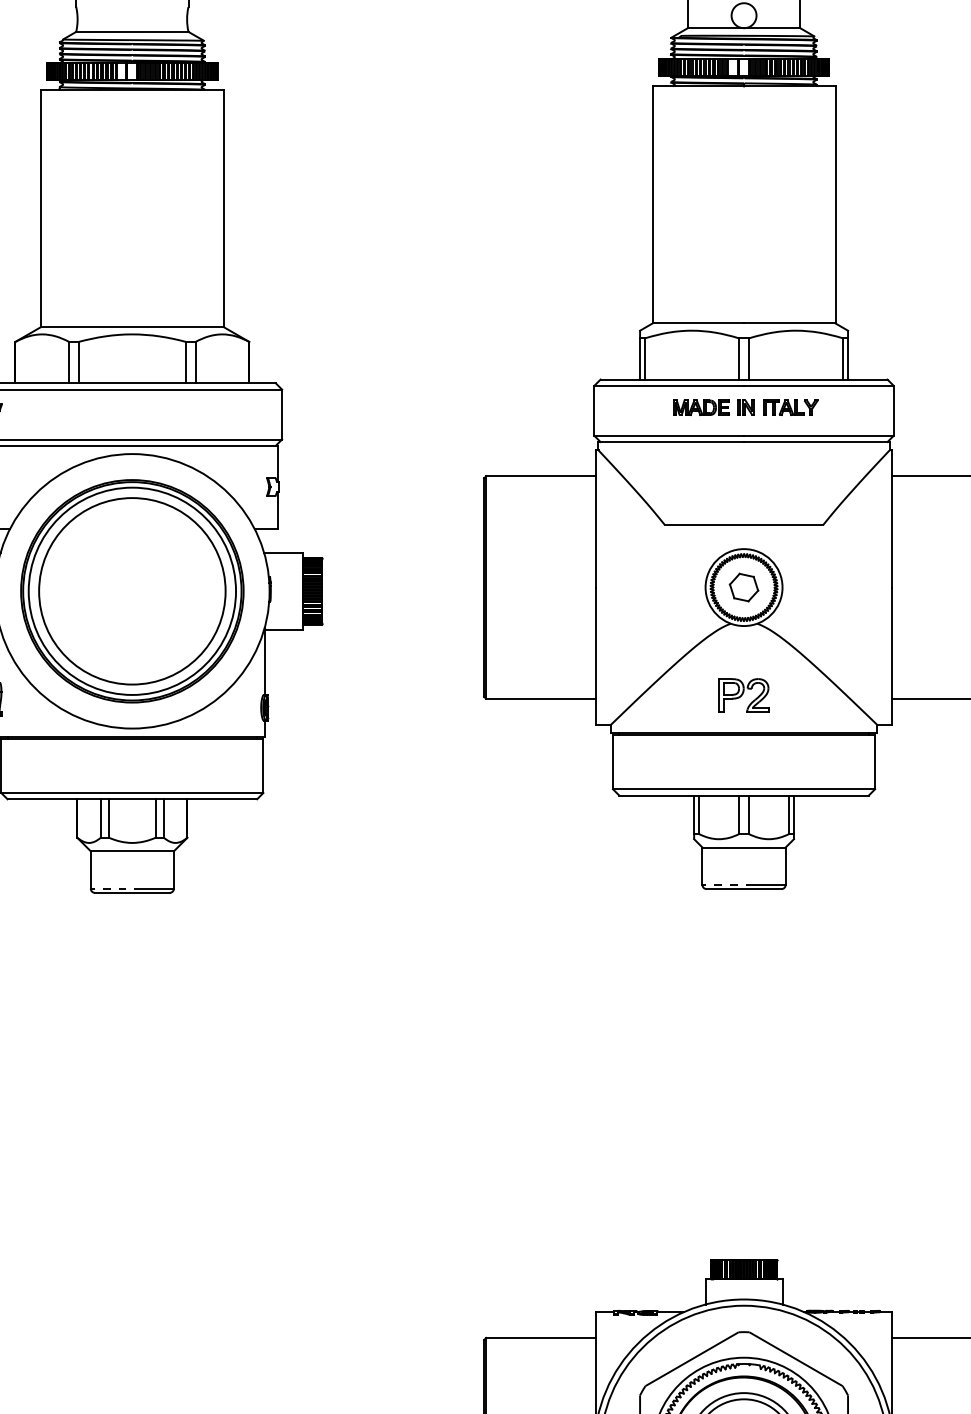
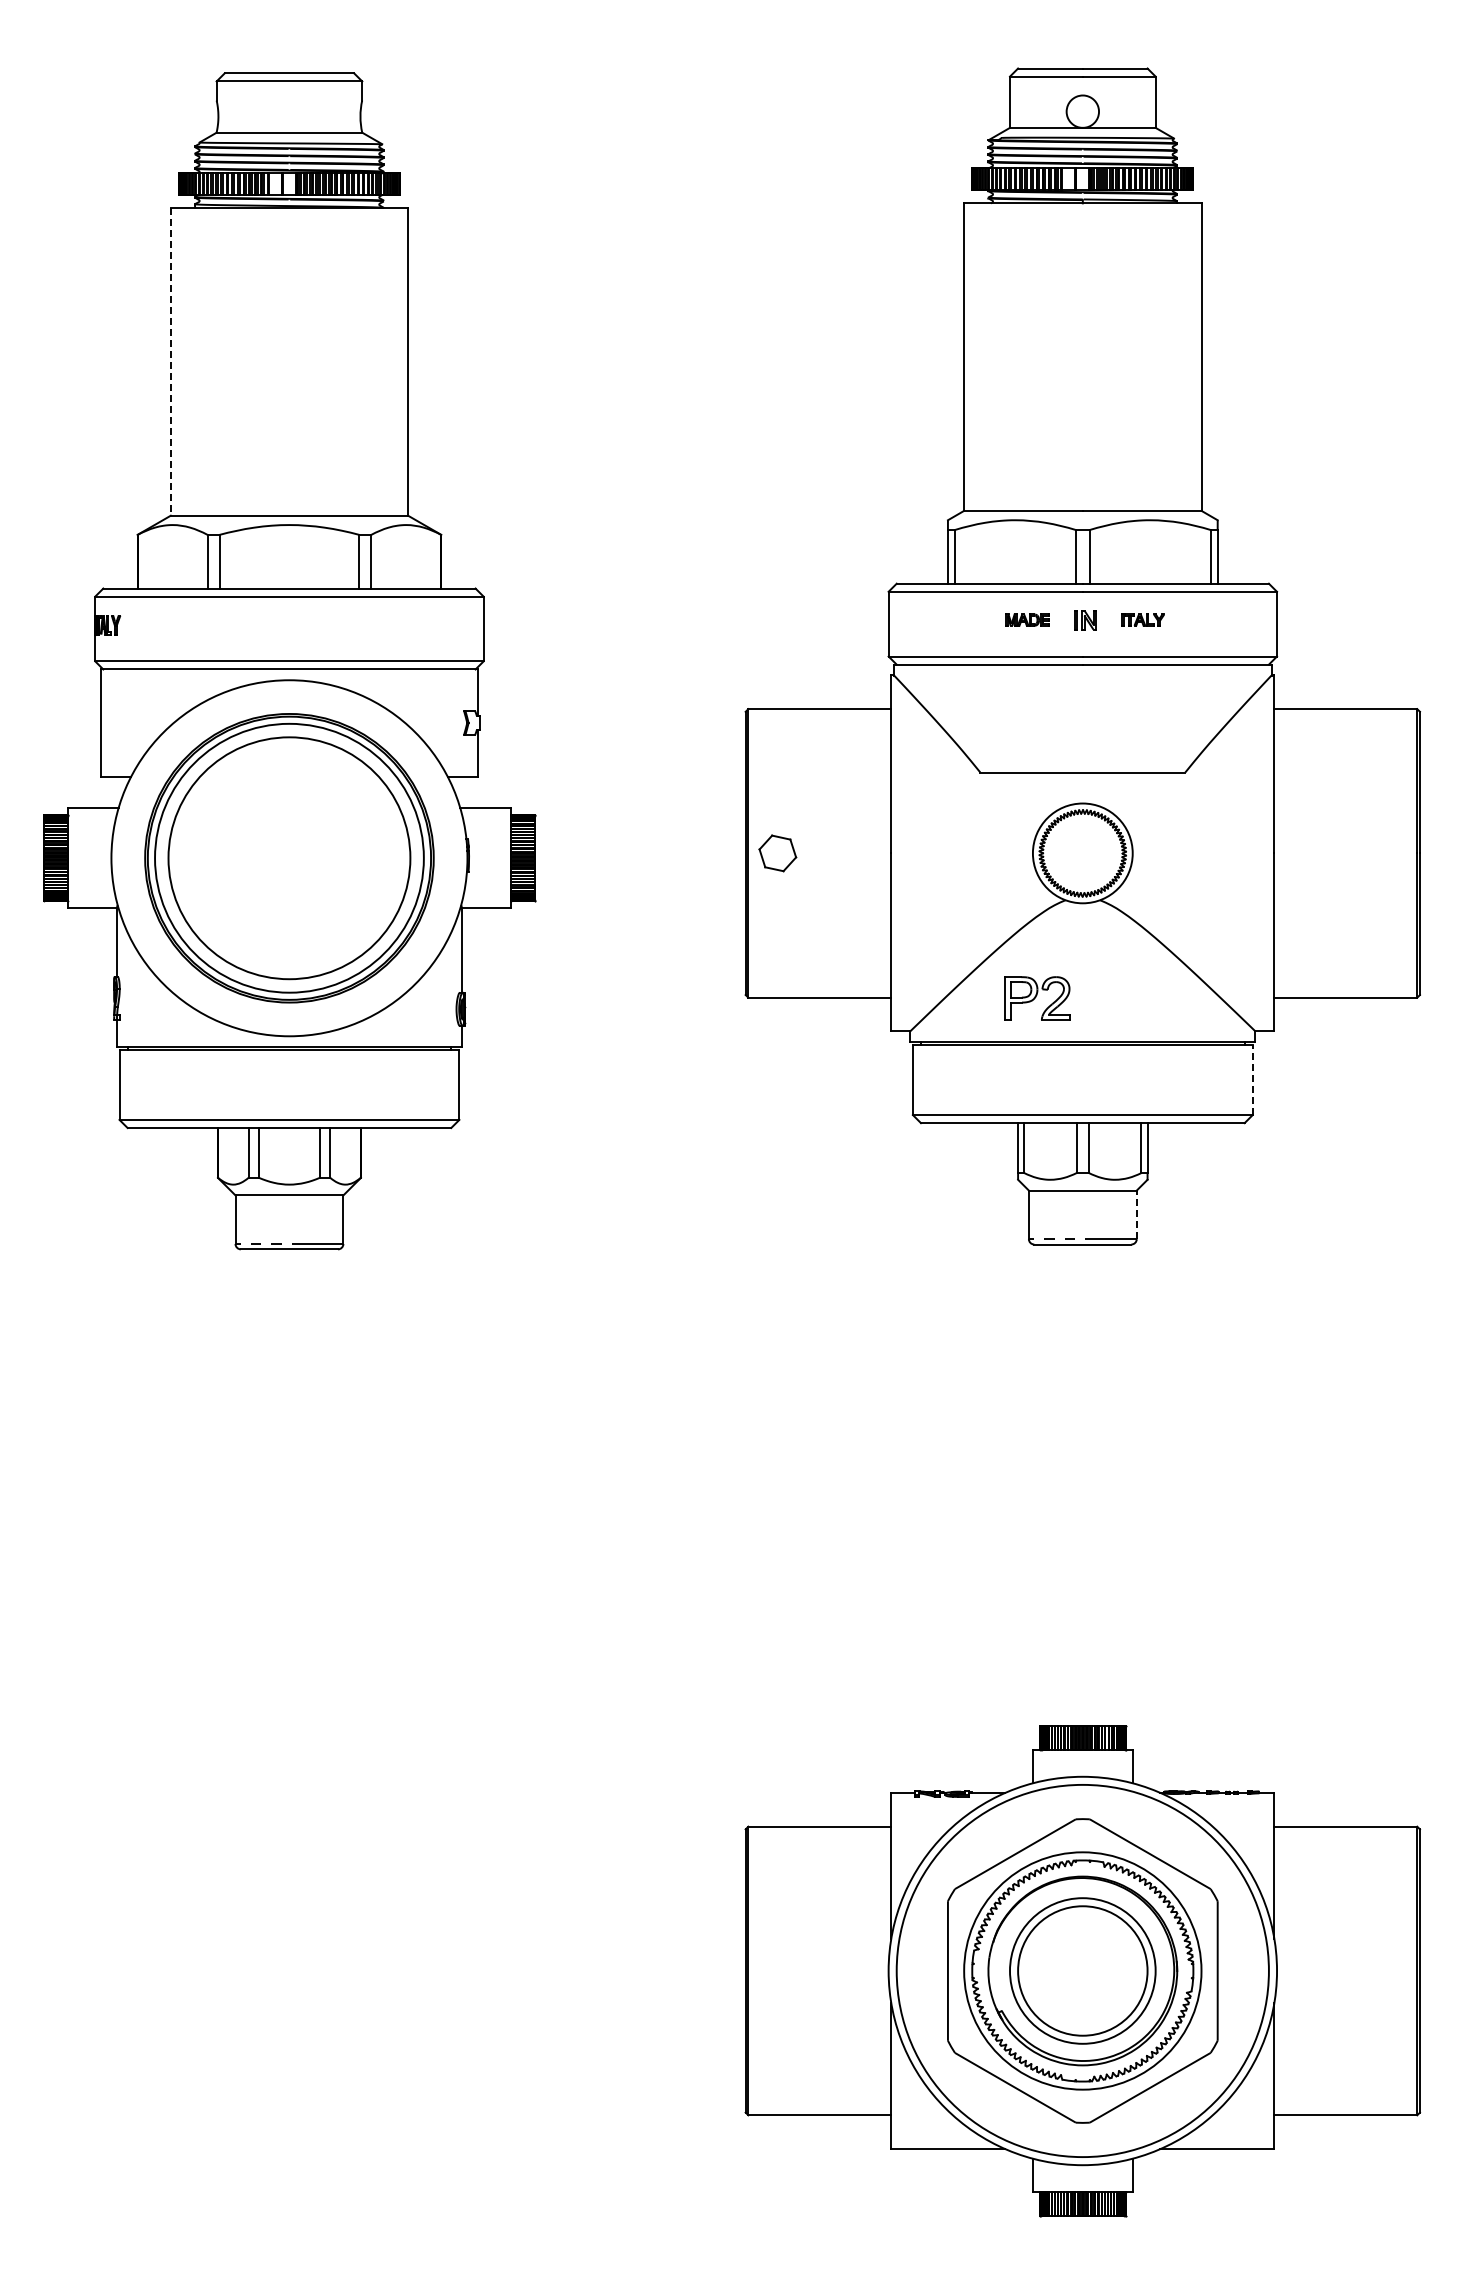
line: (40, 208) -> (170, 361), solid -> dashed
part: (701, 407) -> (1027, 619), size x0.6
part: (790, 407) -> (1142, 619), size x0.6
part: (743, 587) -> (777, 853), moved
part: (743, 695) -> (1037, 998), moved
line: (874, 761) -> (1252, 1079), solid -> dashed
line: (785, 865) -> (1136, 1214), solid -> dashed

